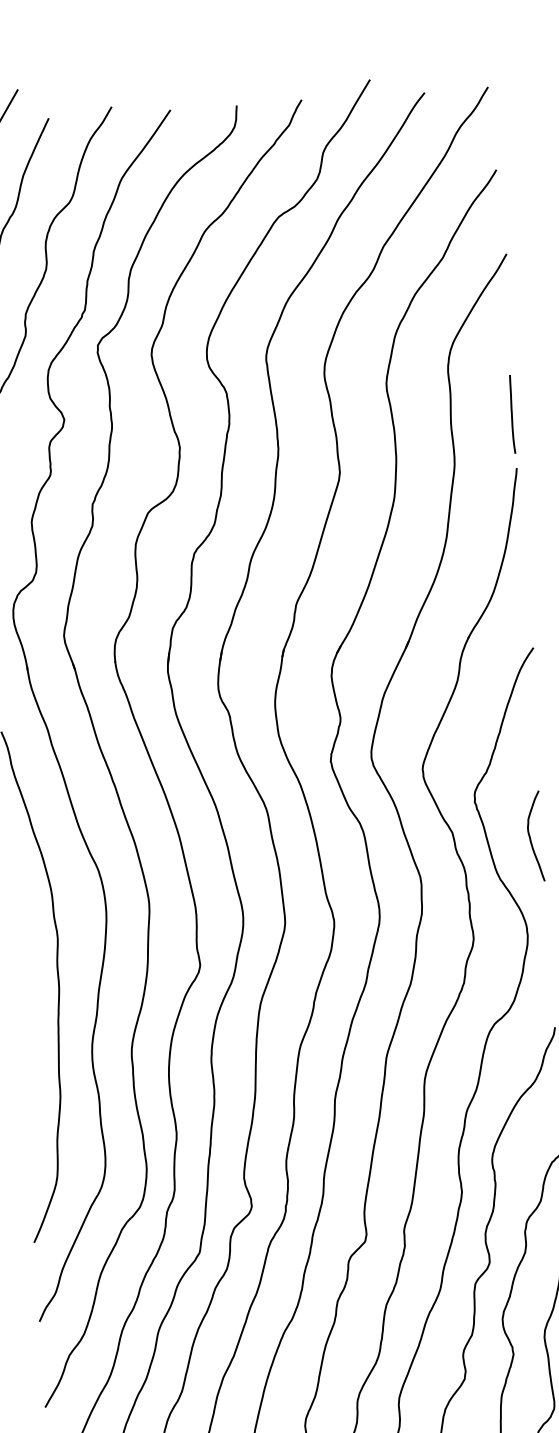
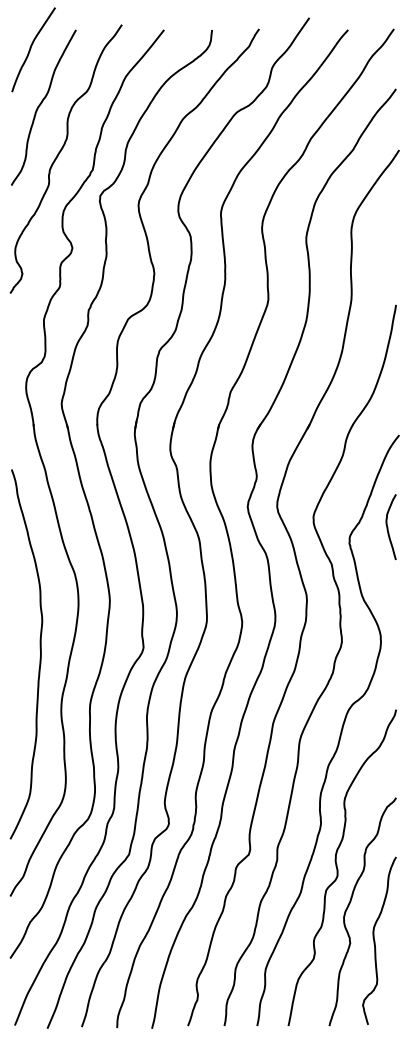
line: (512, 413) -> (395, 265), removed
curve: (531, 837) -> (388, 527), moved

